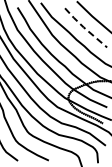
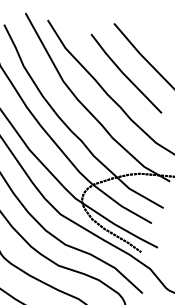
line: (84, 28) -> (123, 74), dashed -> solid

